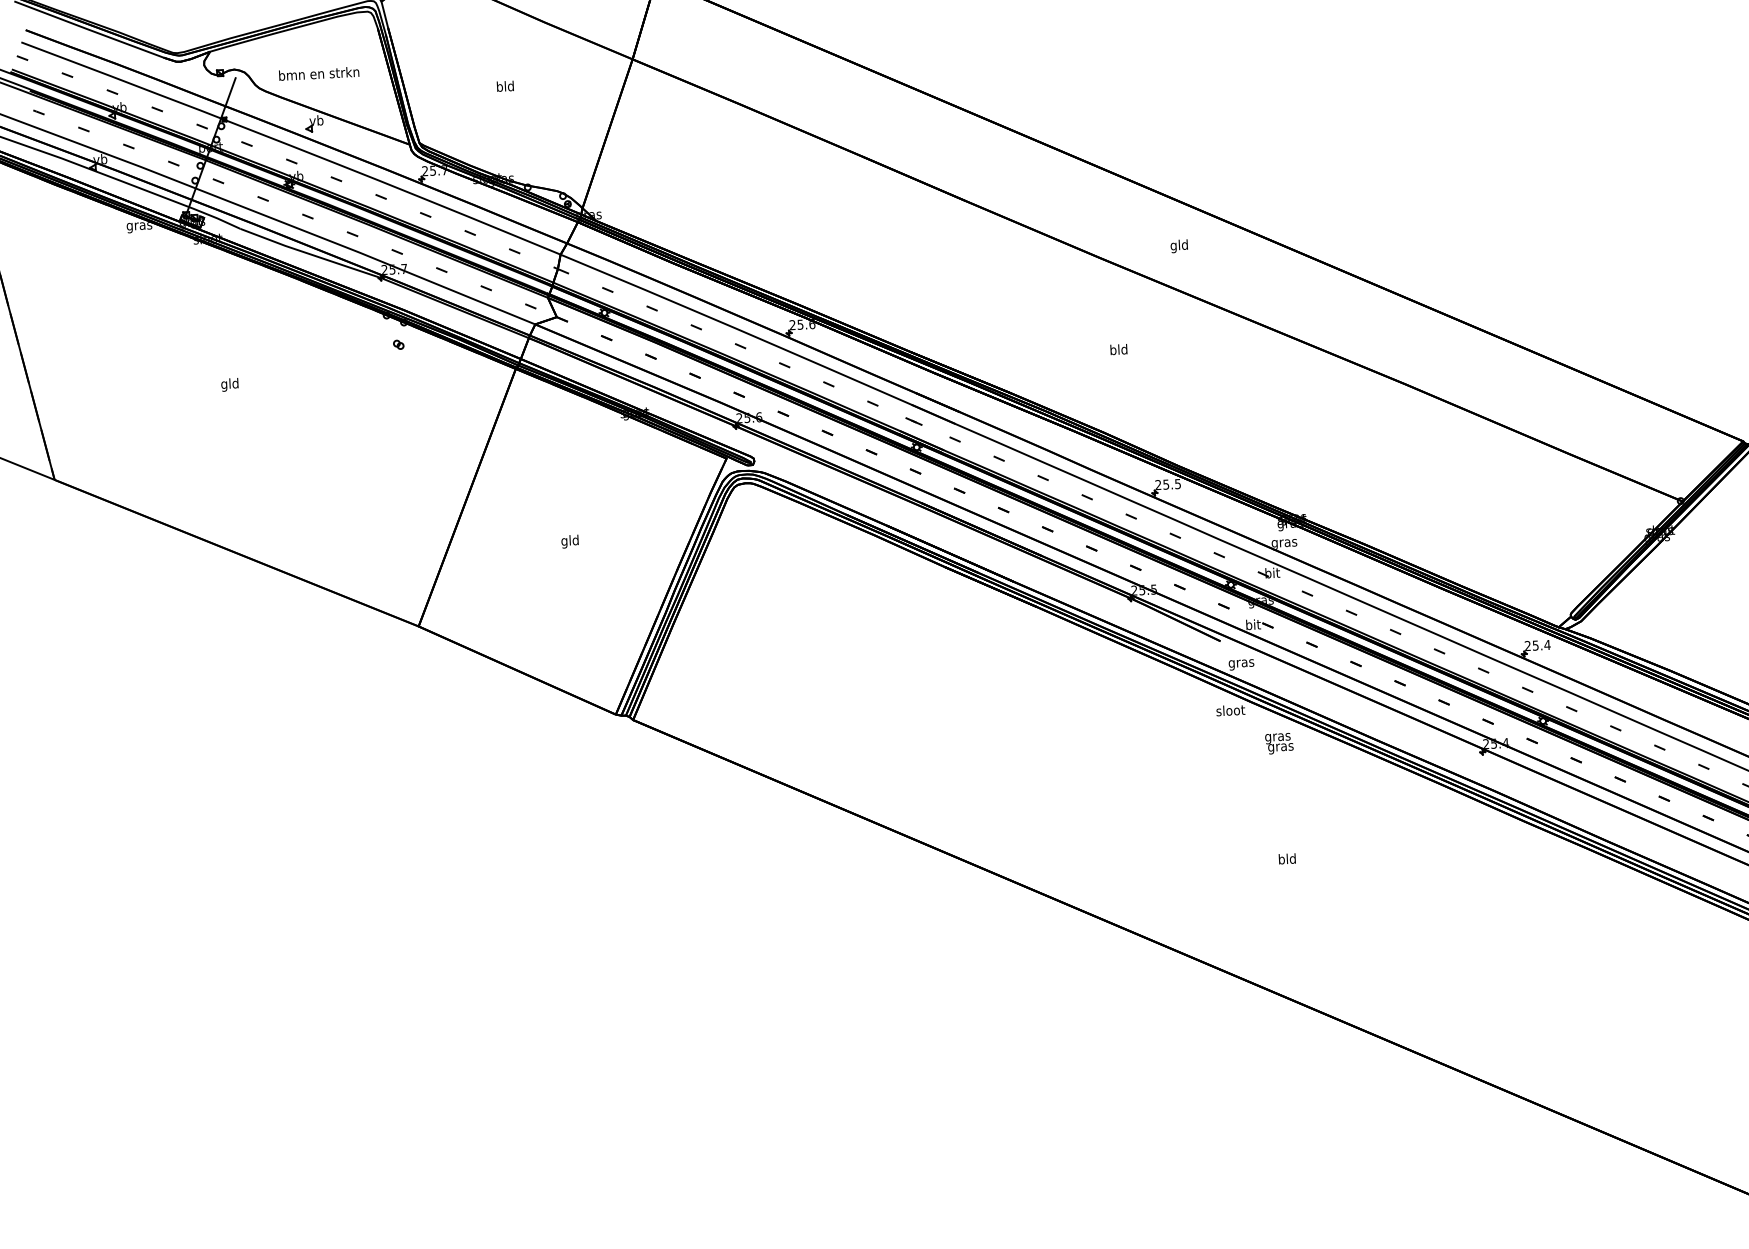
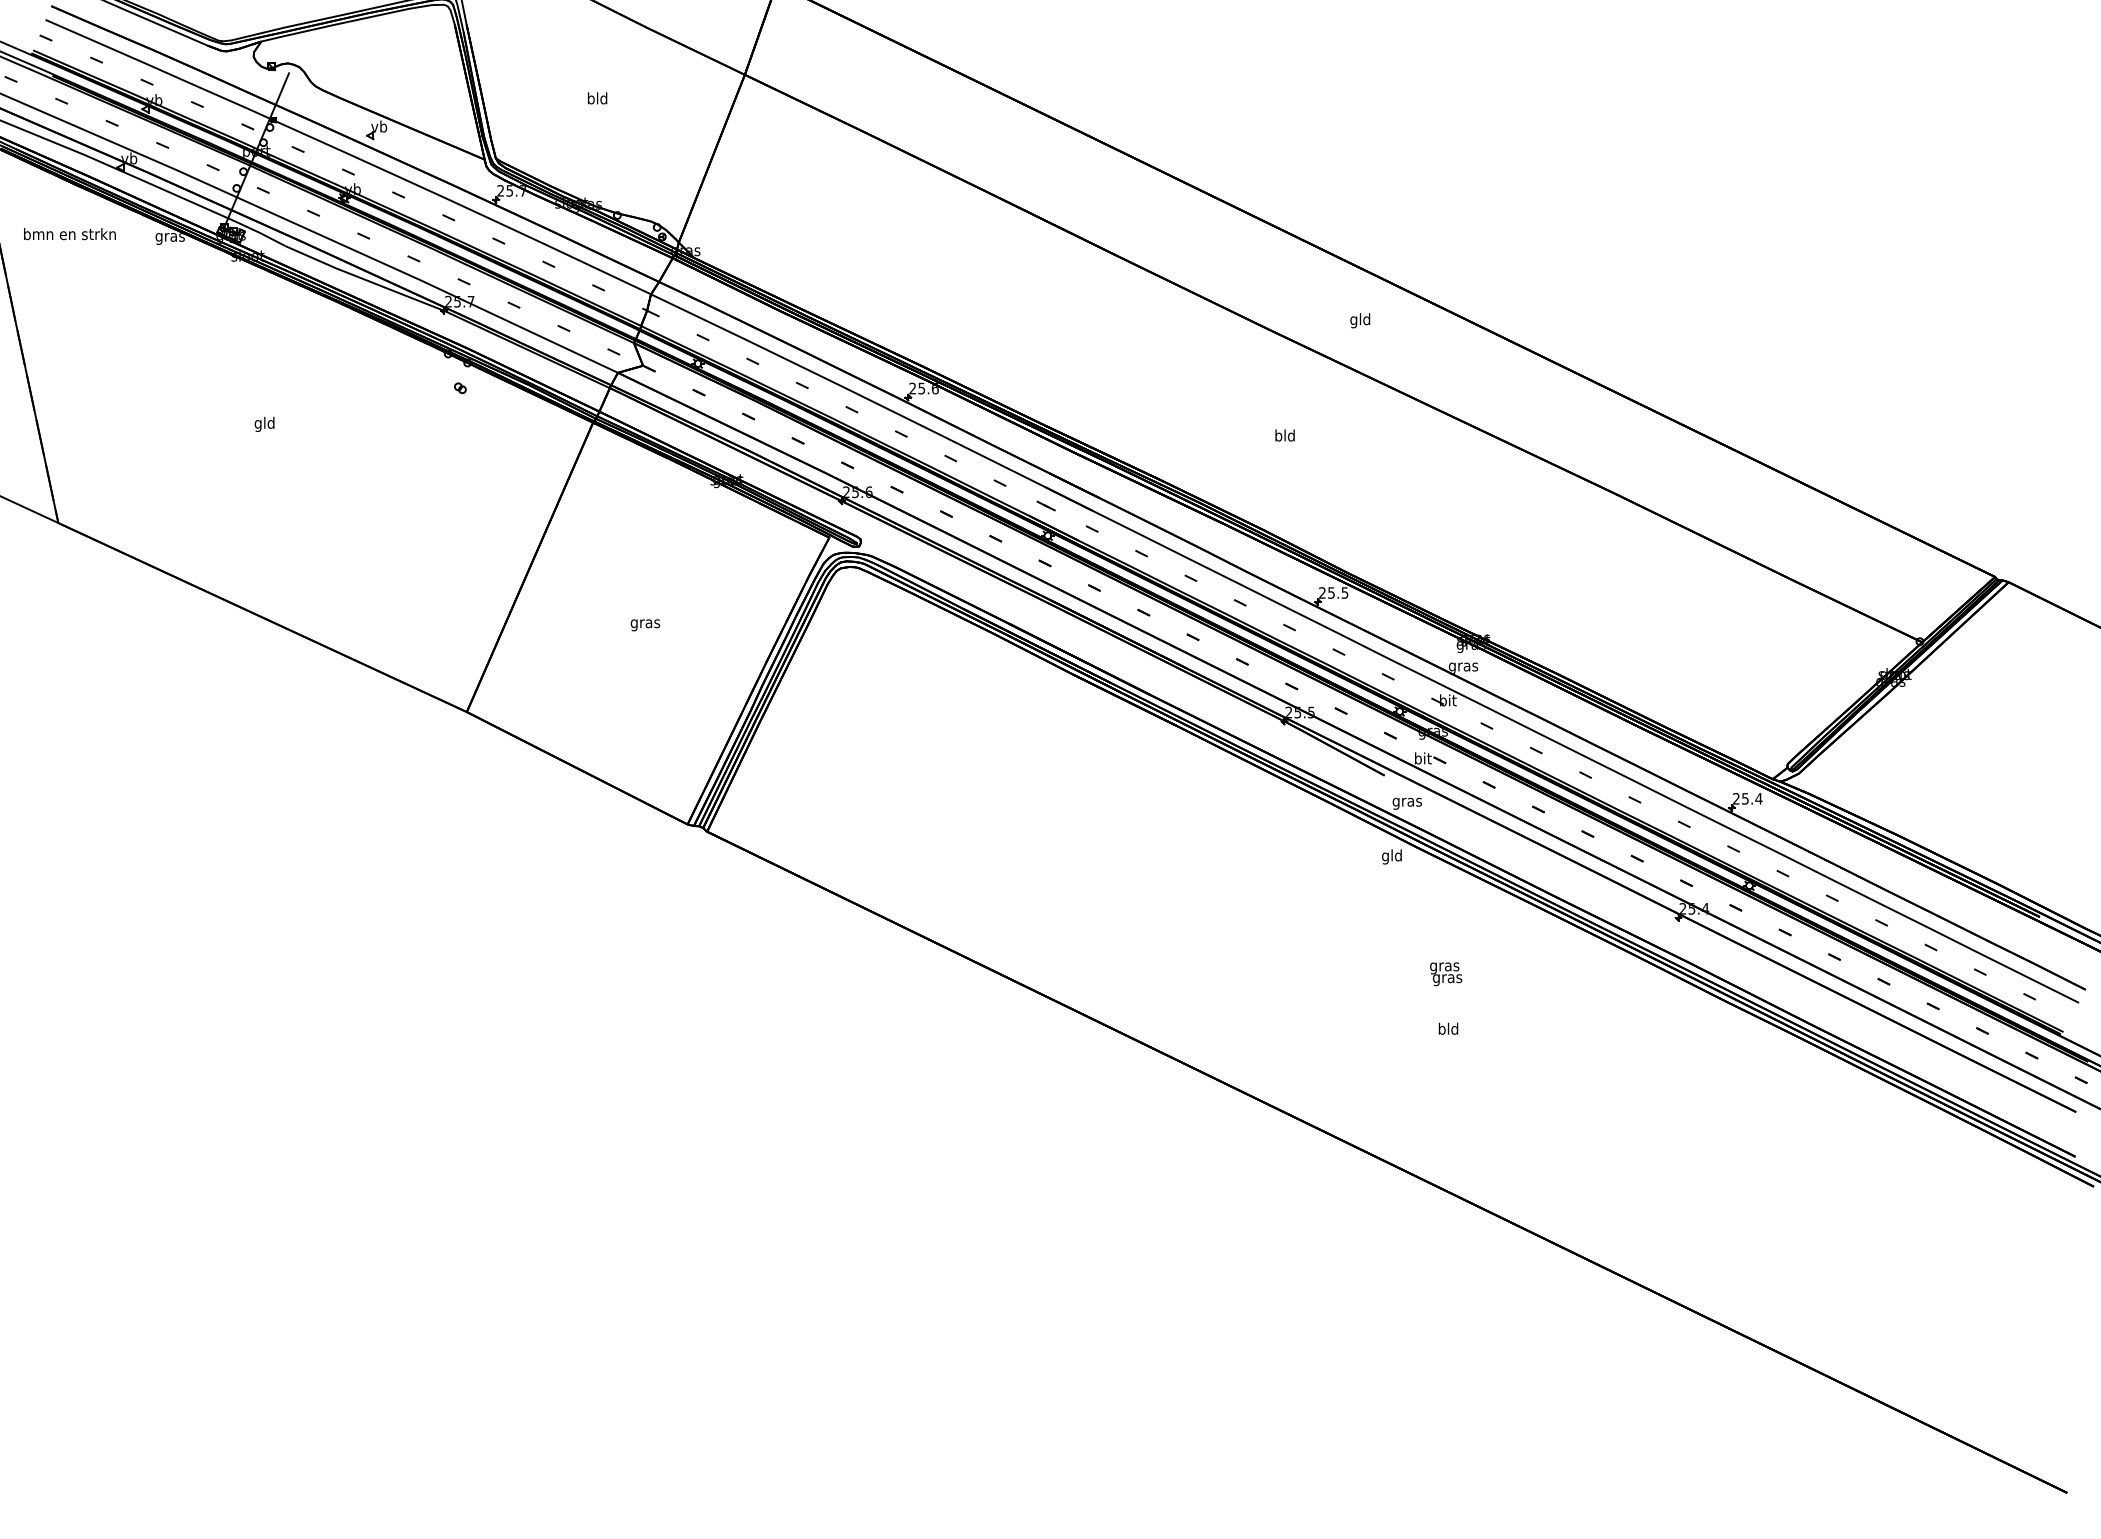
text: (318, 74) -> (69, 234), moved
text: (570, 541) -> (645, 623), gld -> gras
text: (1230, 711) -> (1391, 856), sloot -> gld
text: (1279, 743) -> (1446, 974), moved

